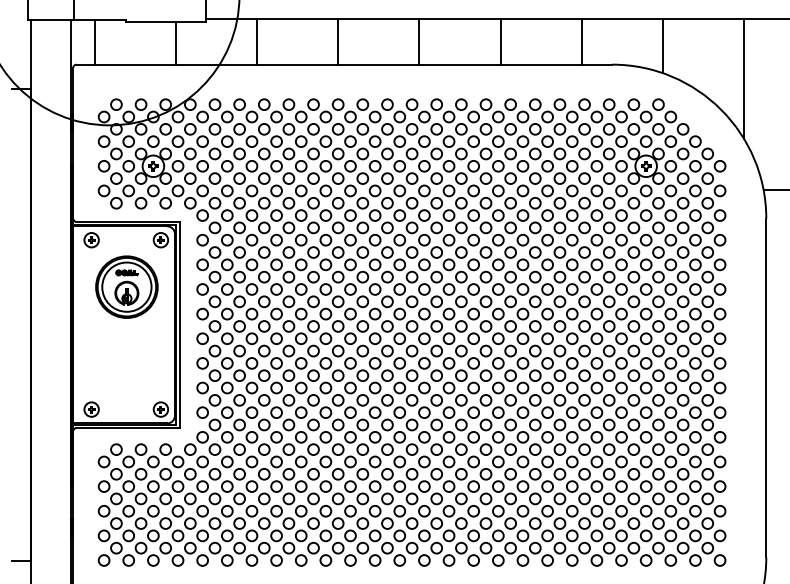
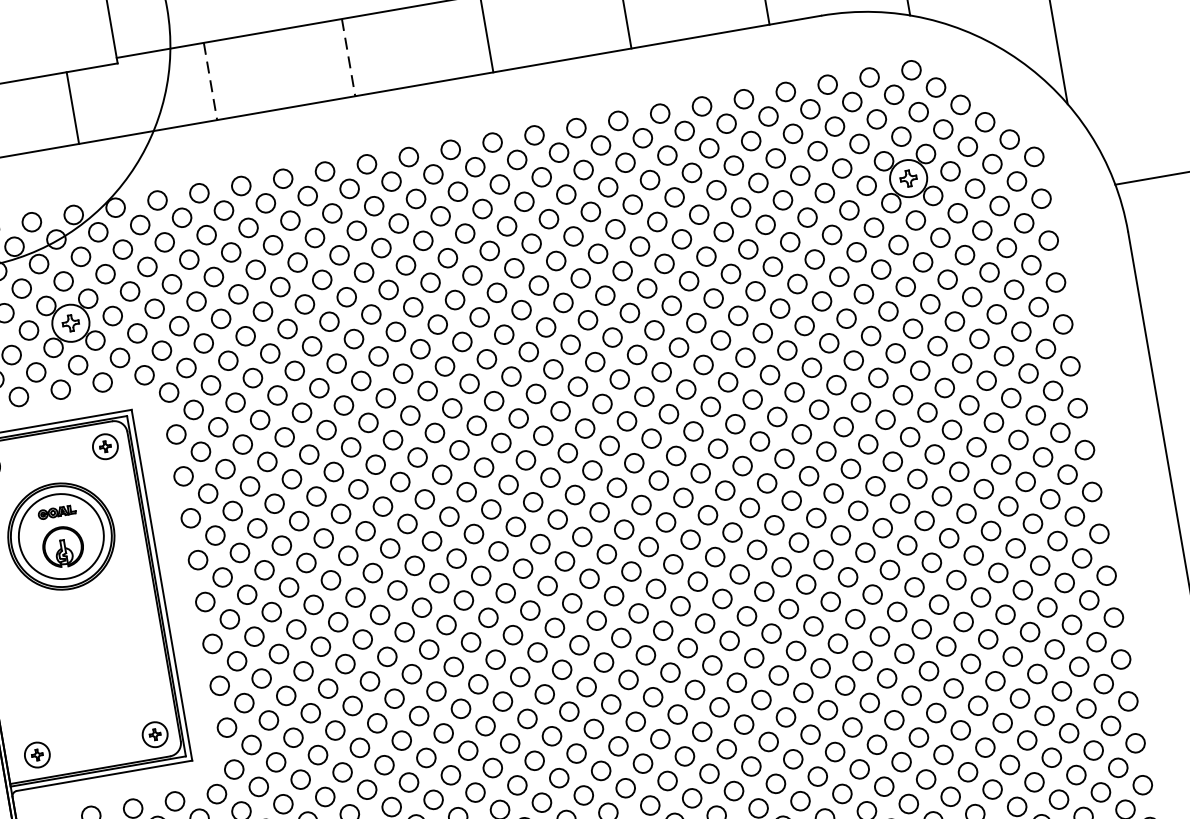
line: (257, 41) -> (211, 80), solid -> dashed
line: (338, 41) -> (348, 56), solid -> dashed

